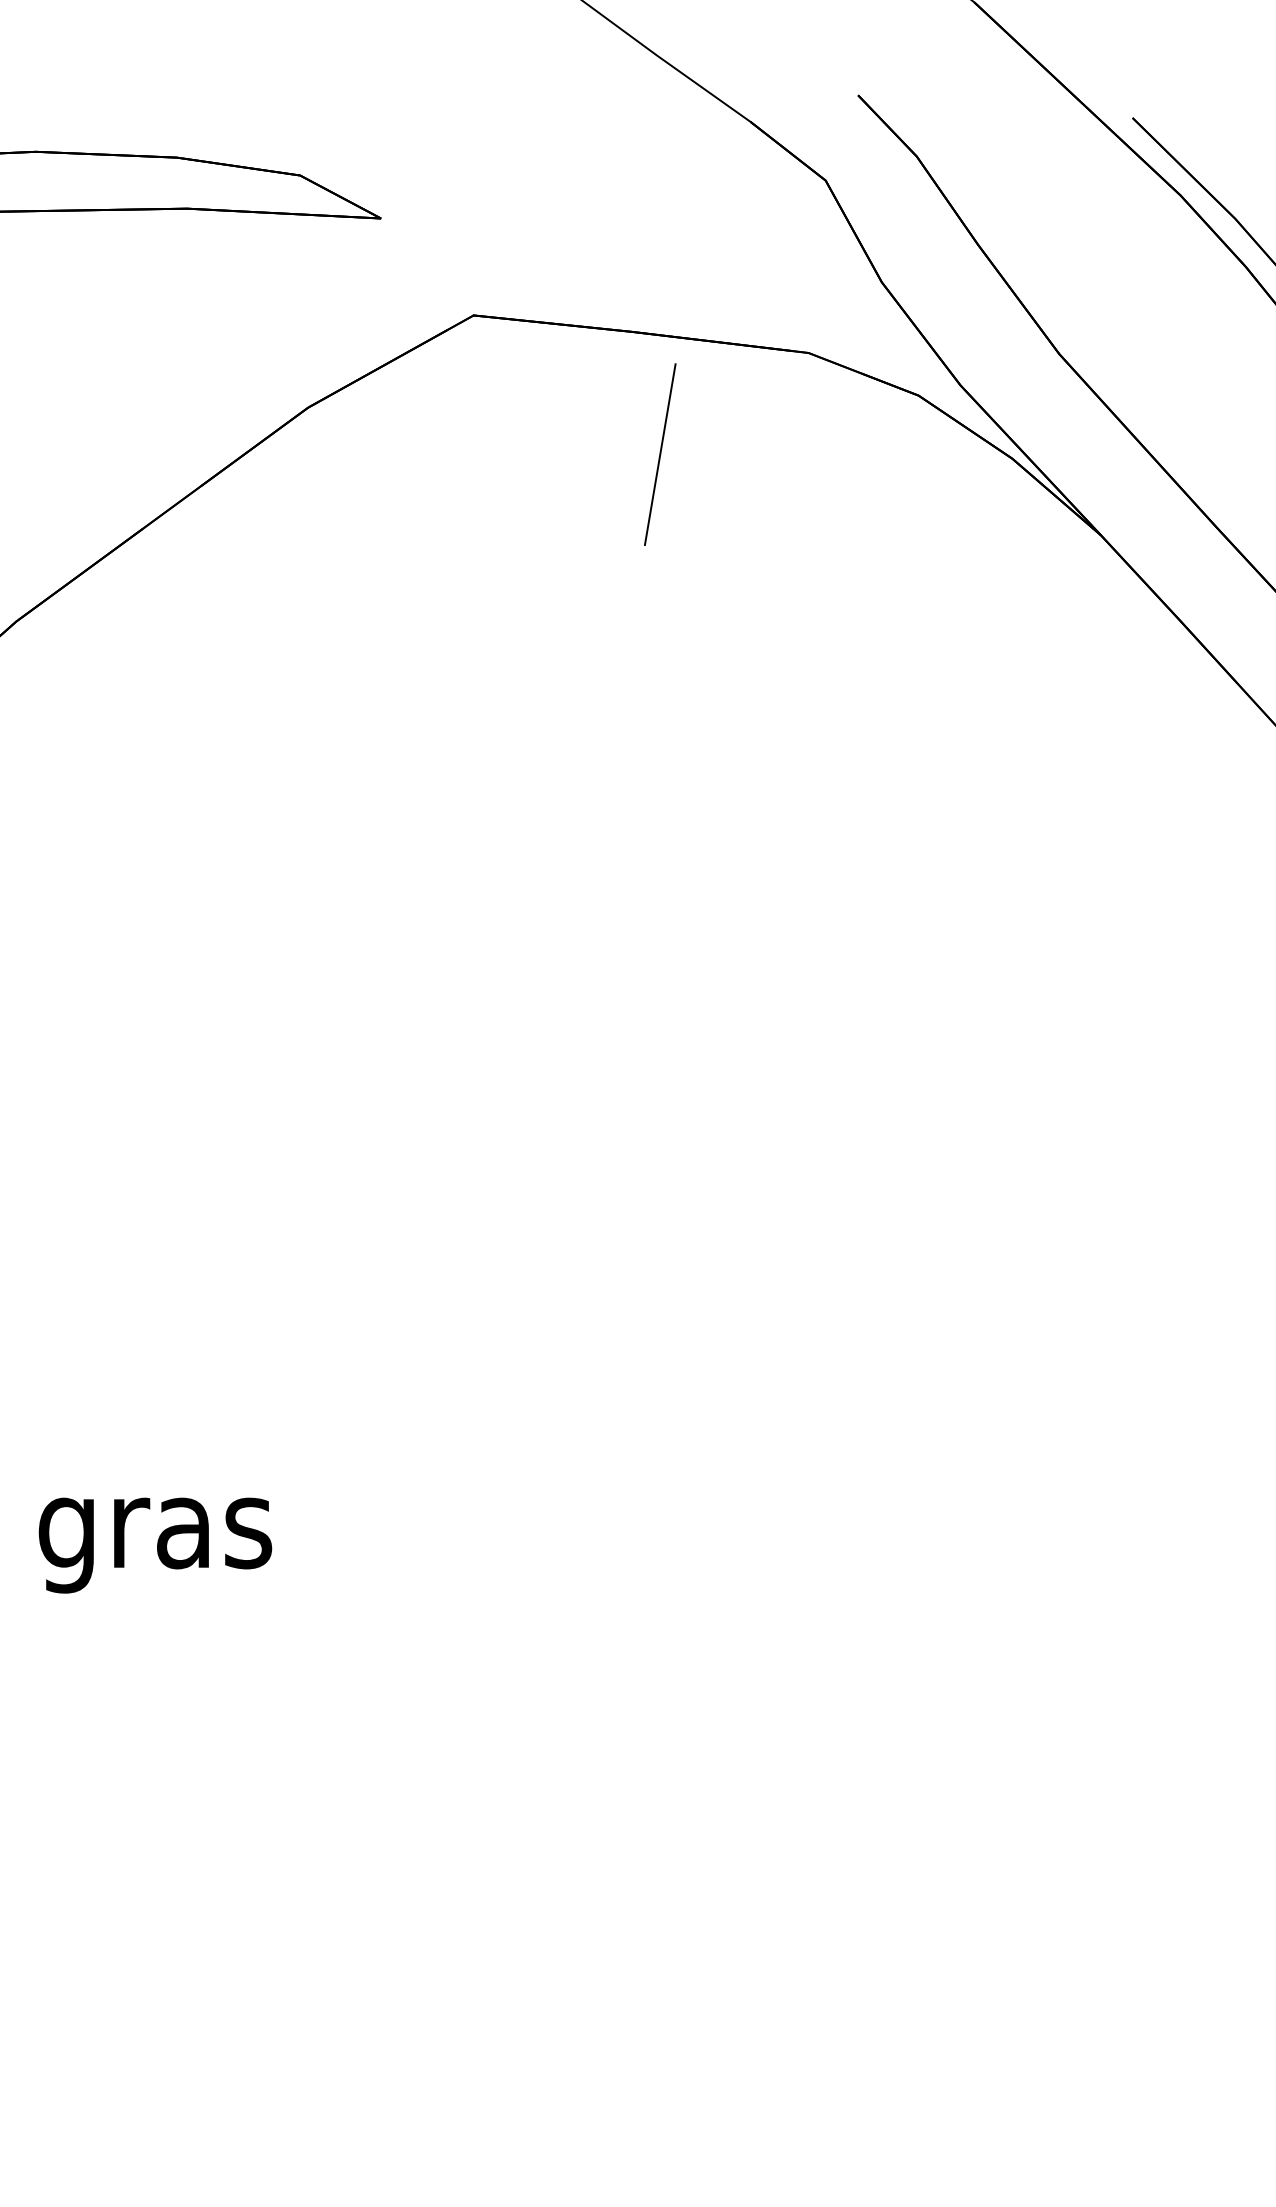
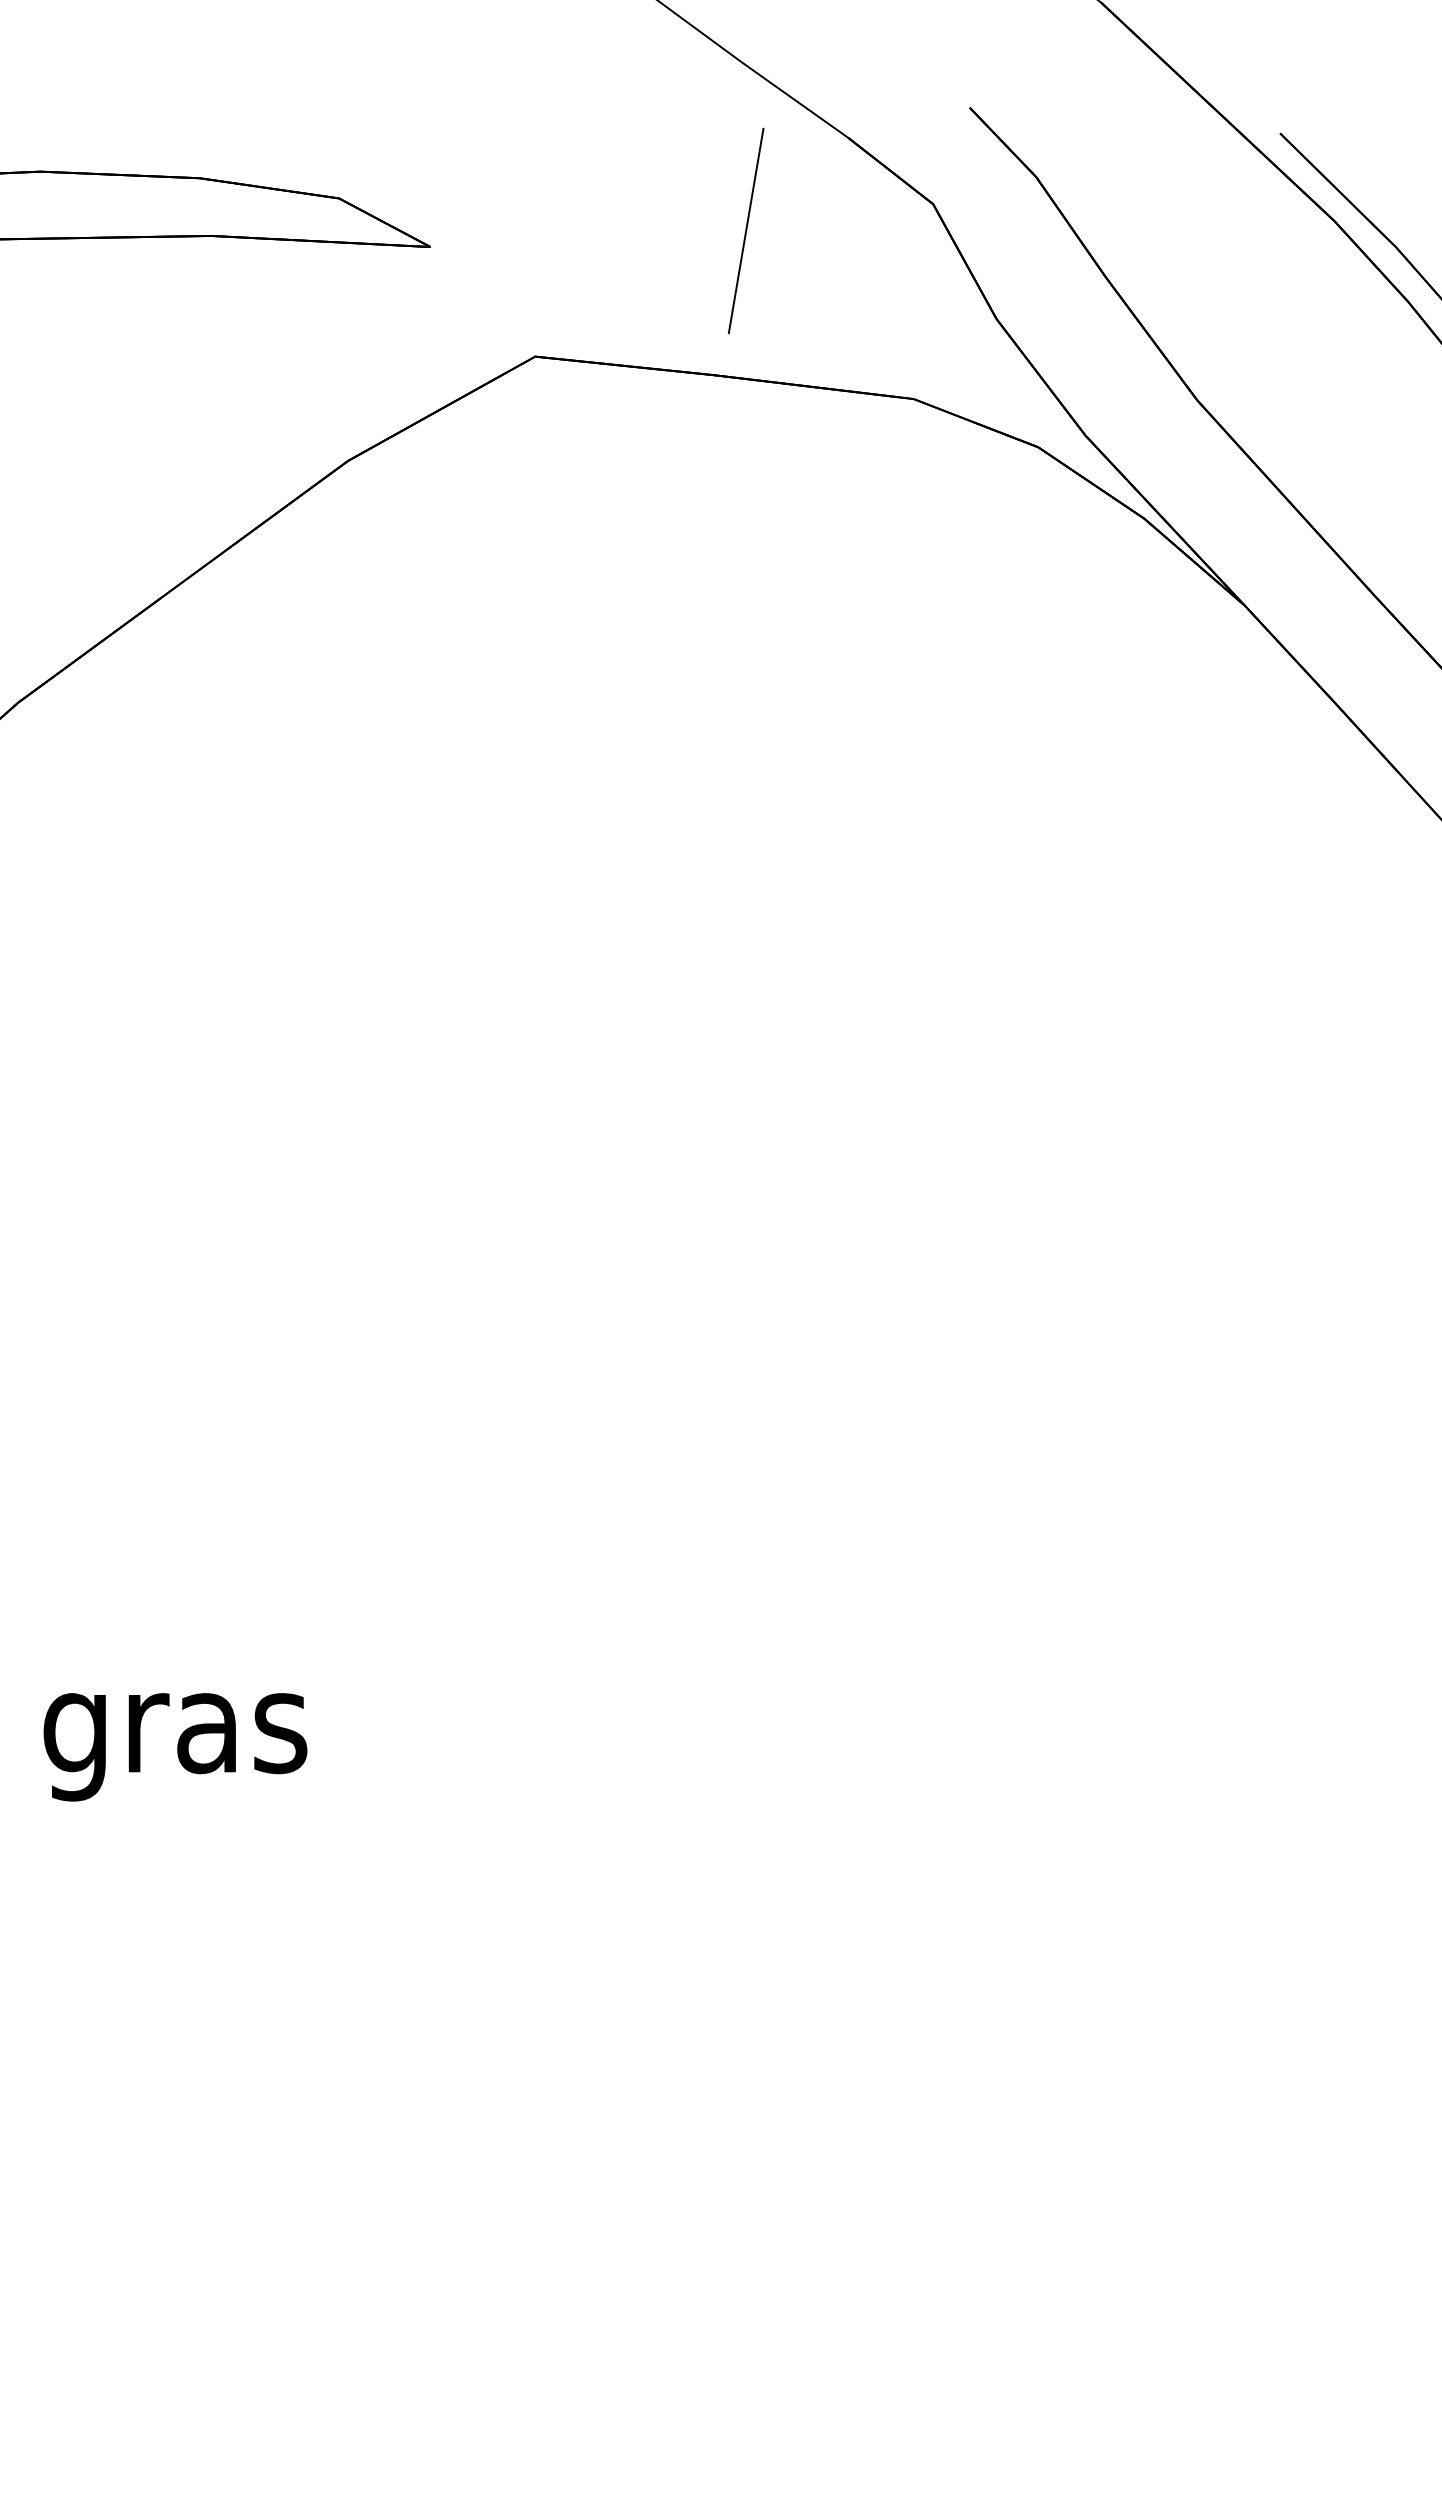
line: (659, 454) -> (745, 230), moved

